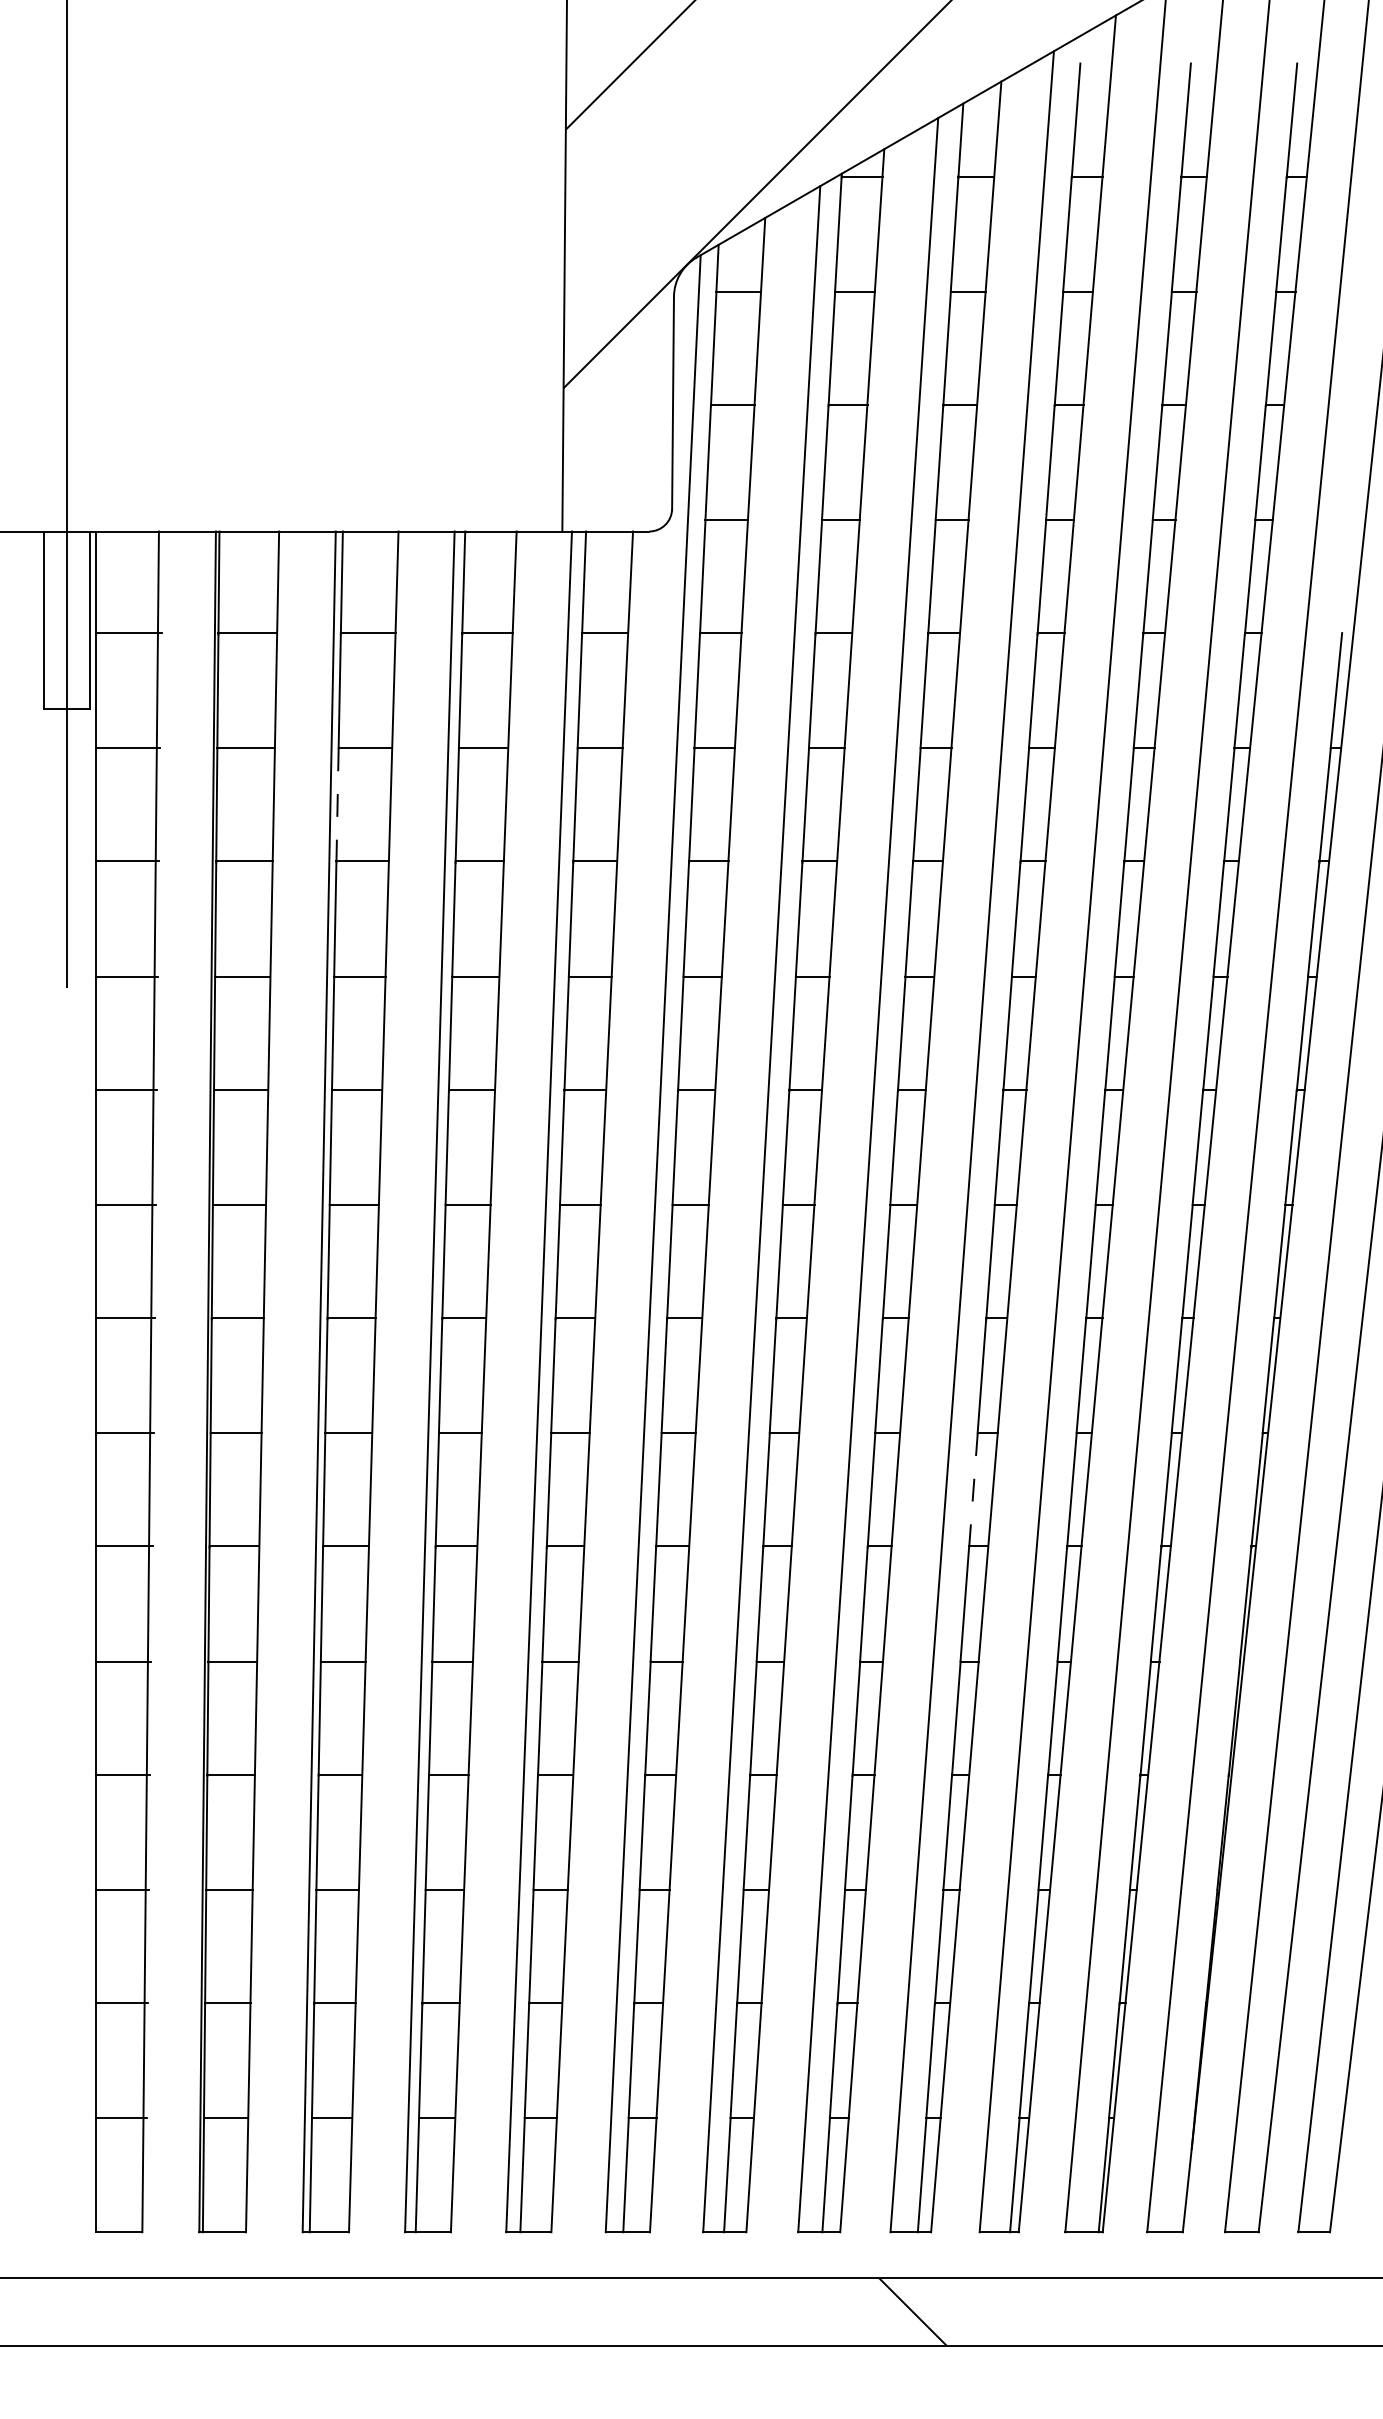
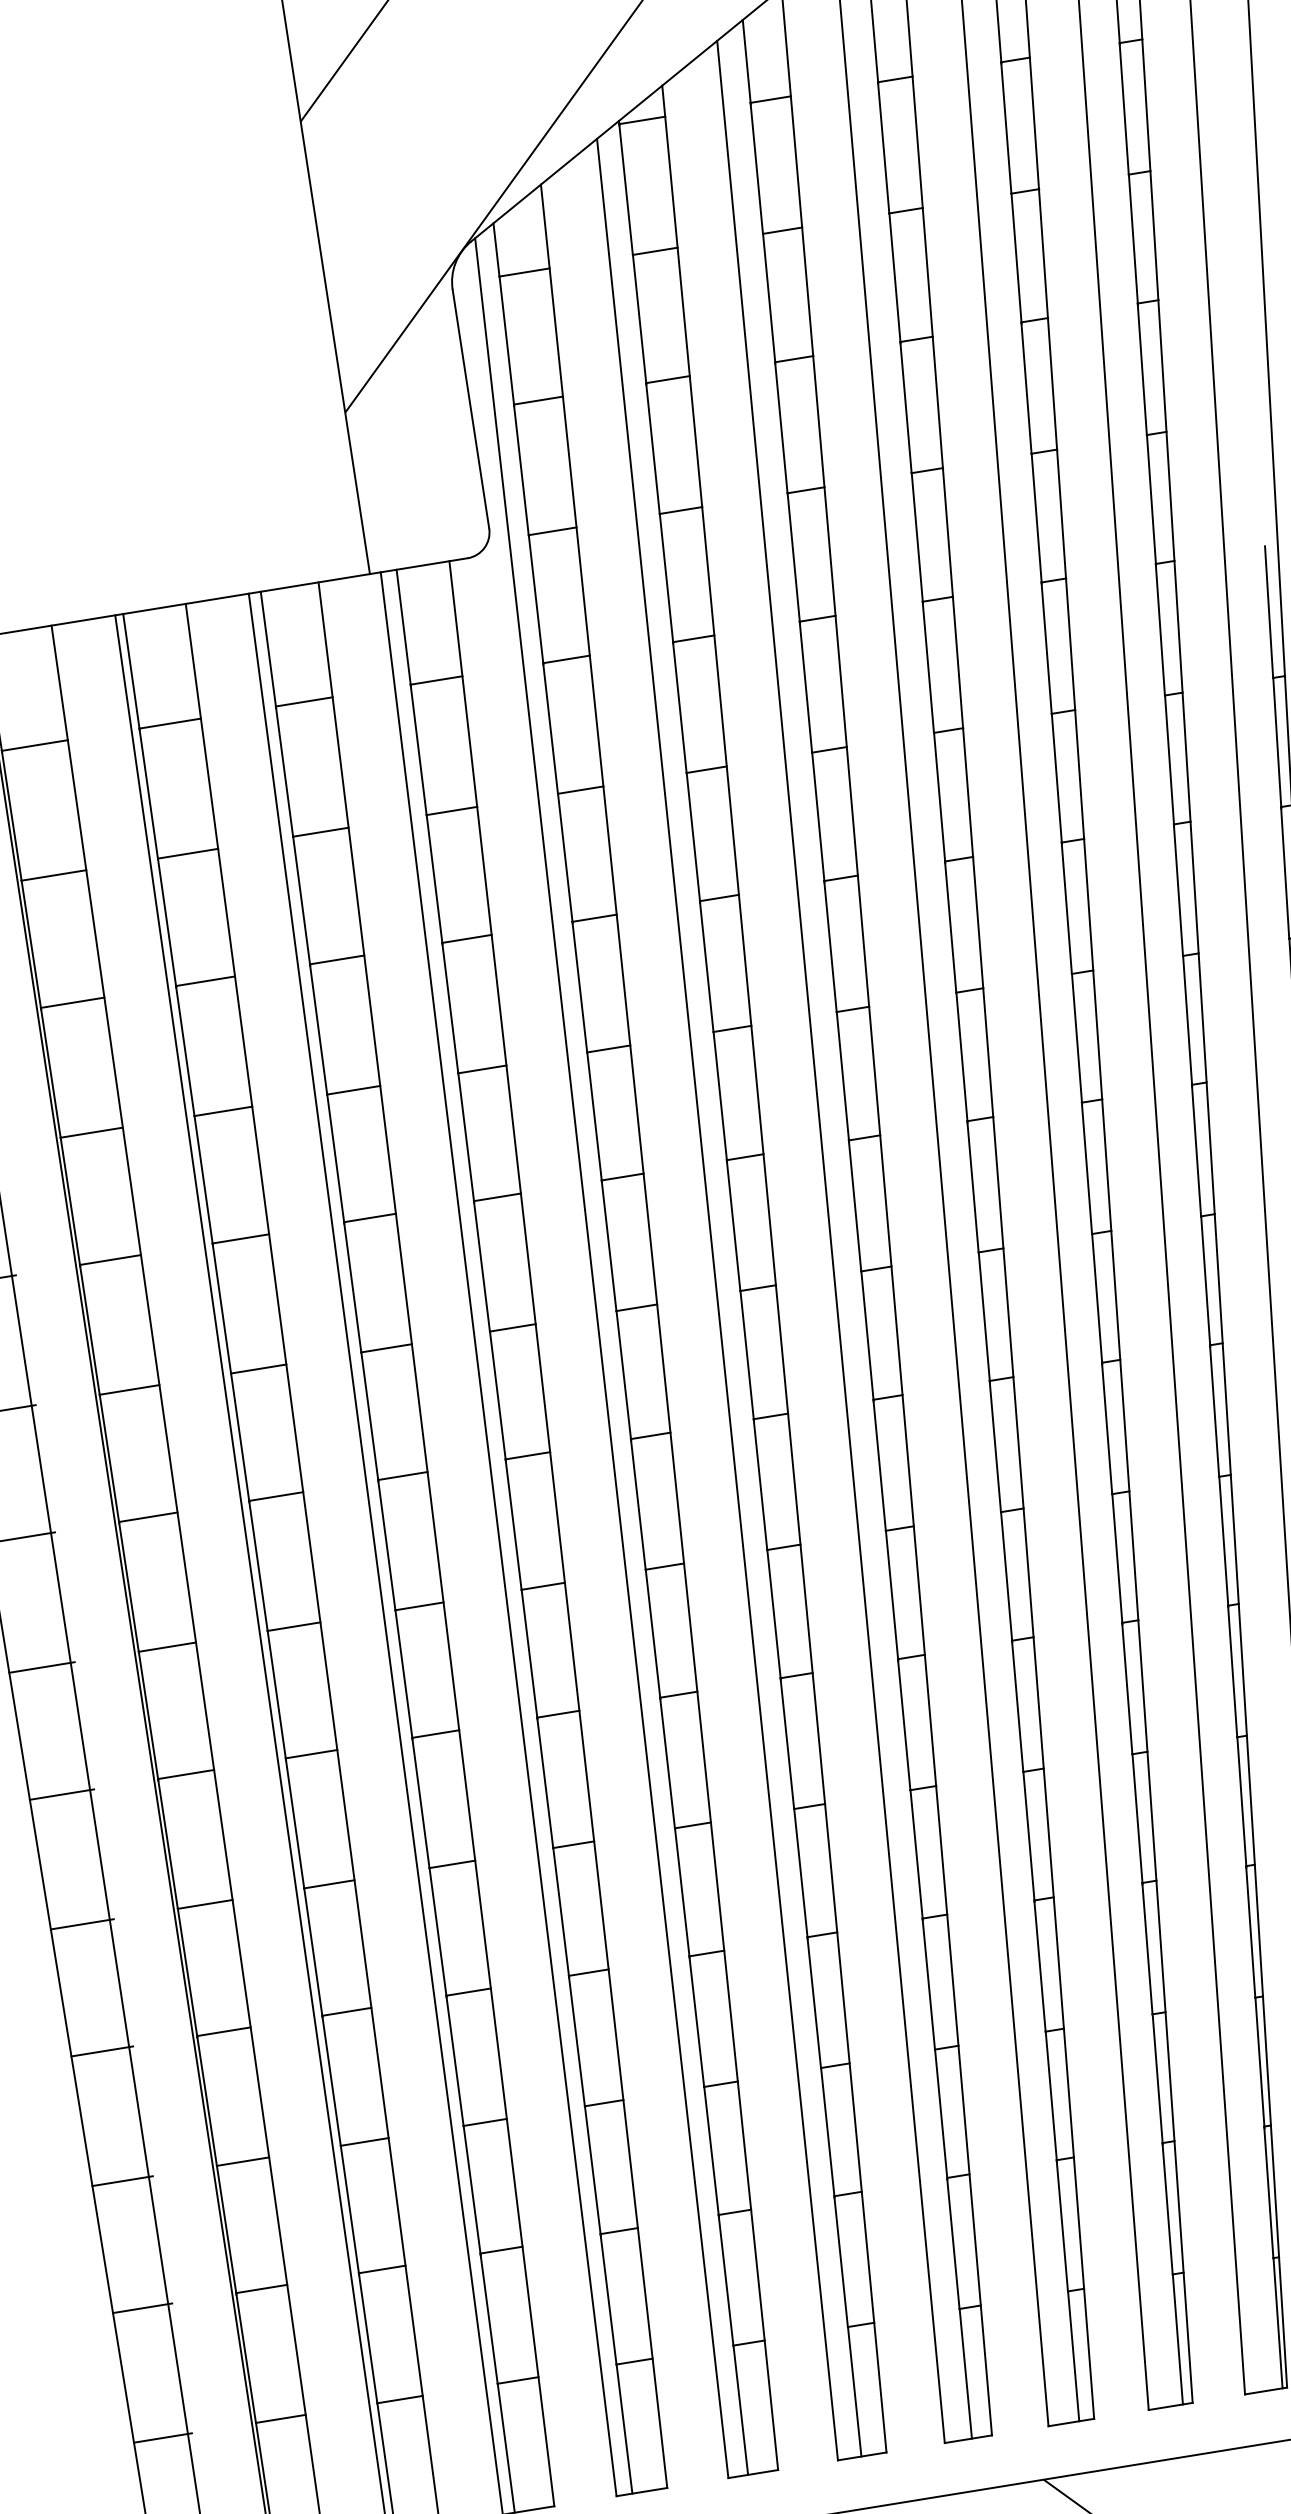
line: (337, 806) -> (167, 924), dashed -> solid
line: (973, 1490) -> (1006, 1577), dashed -> solid

